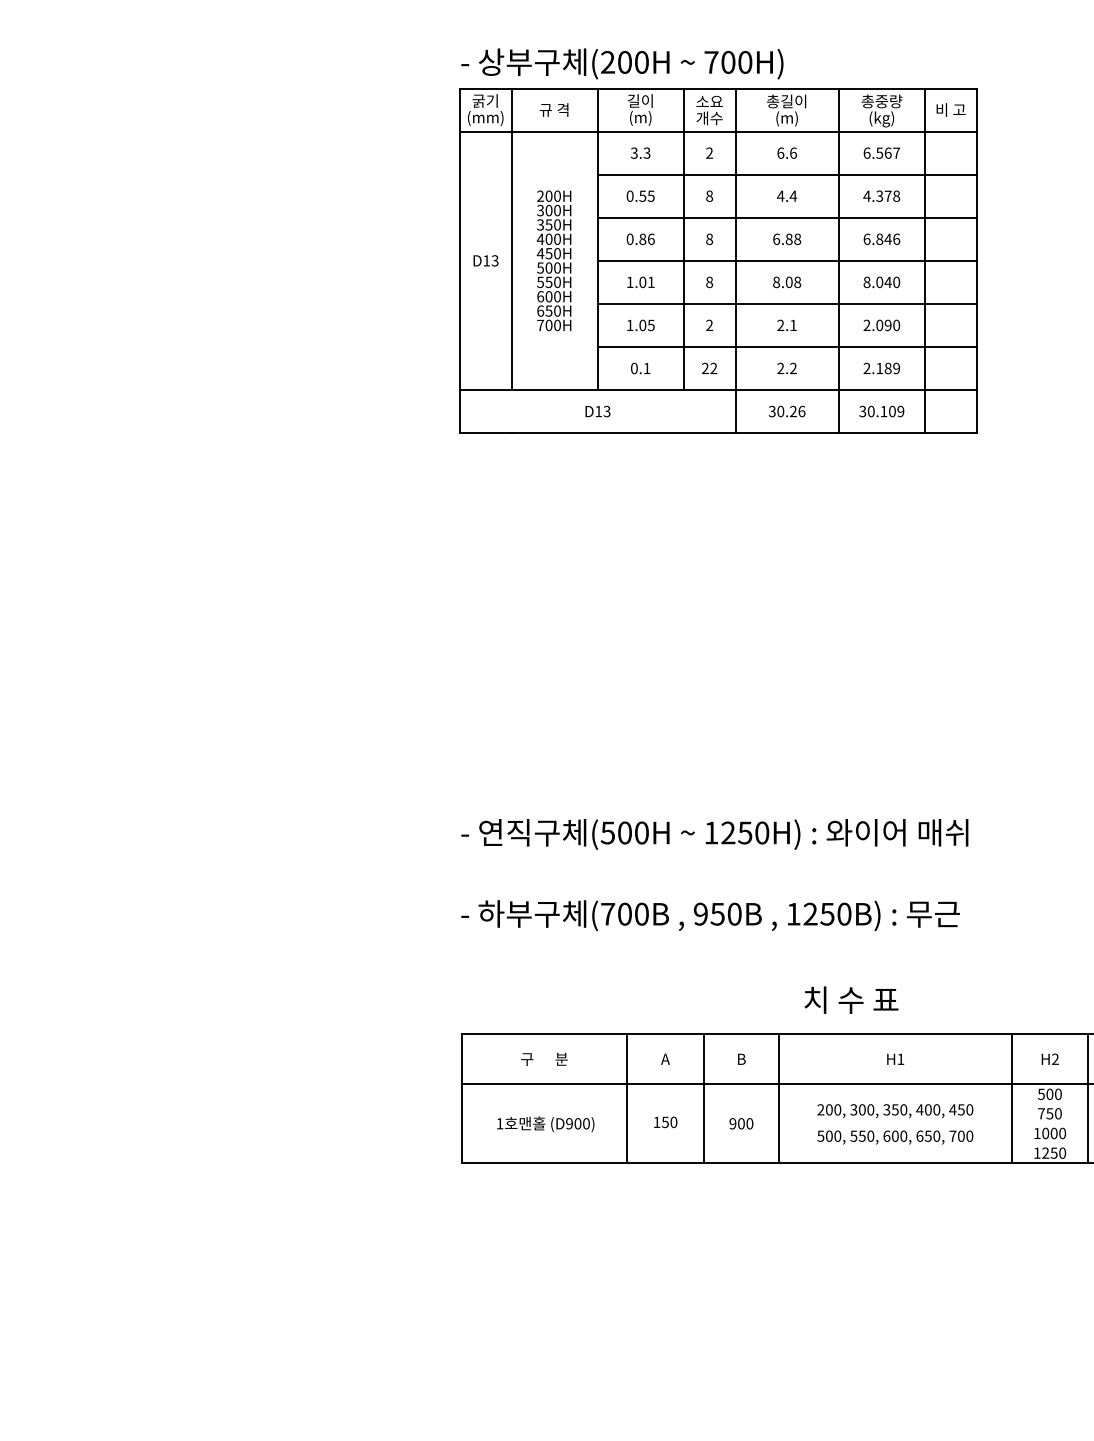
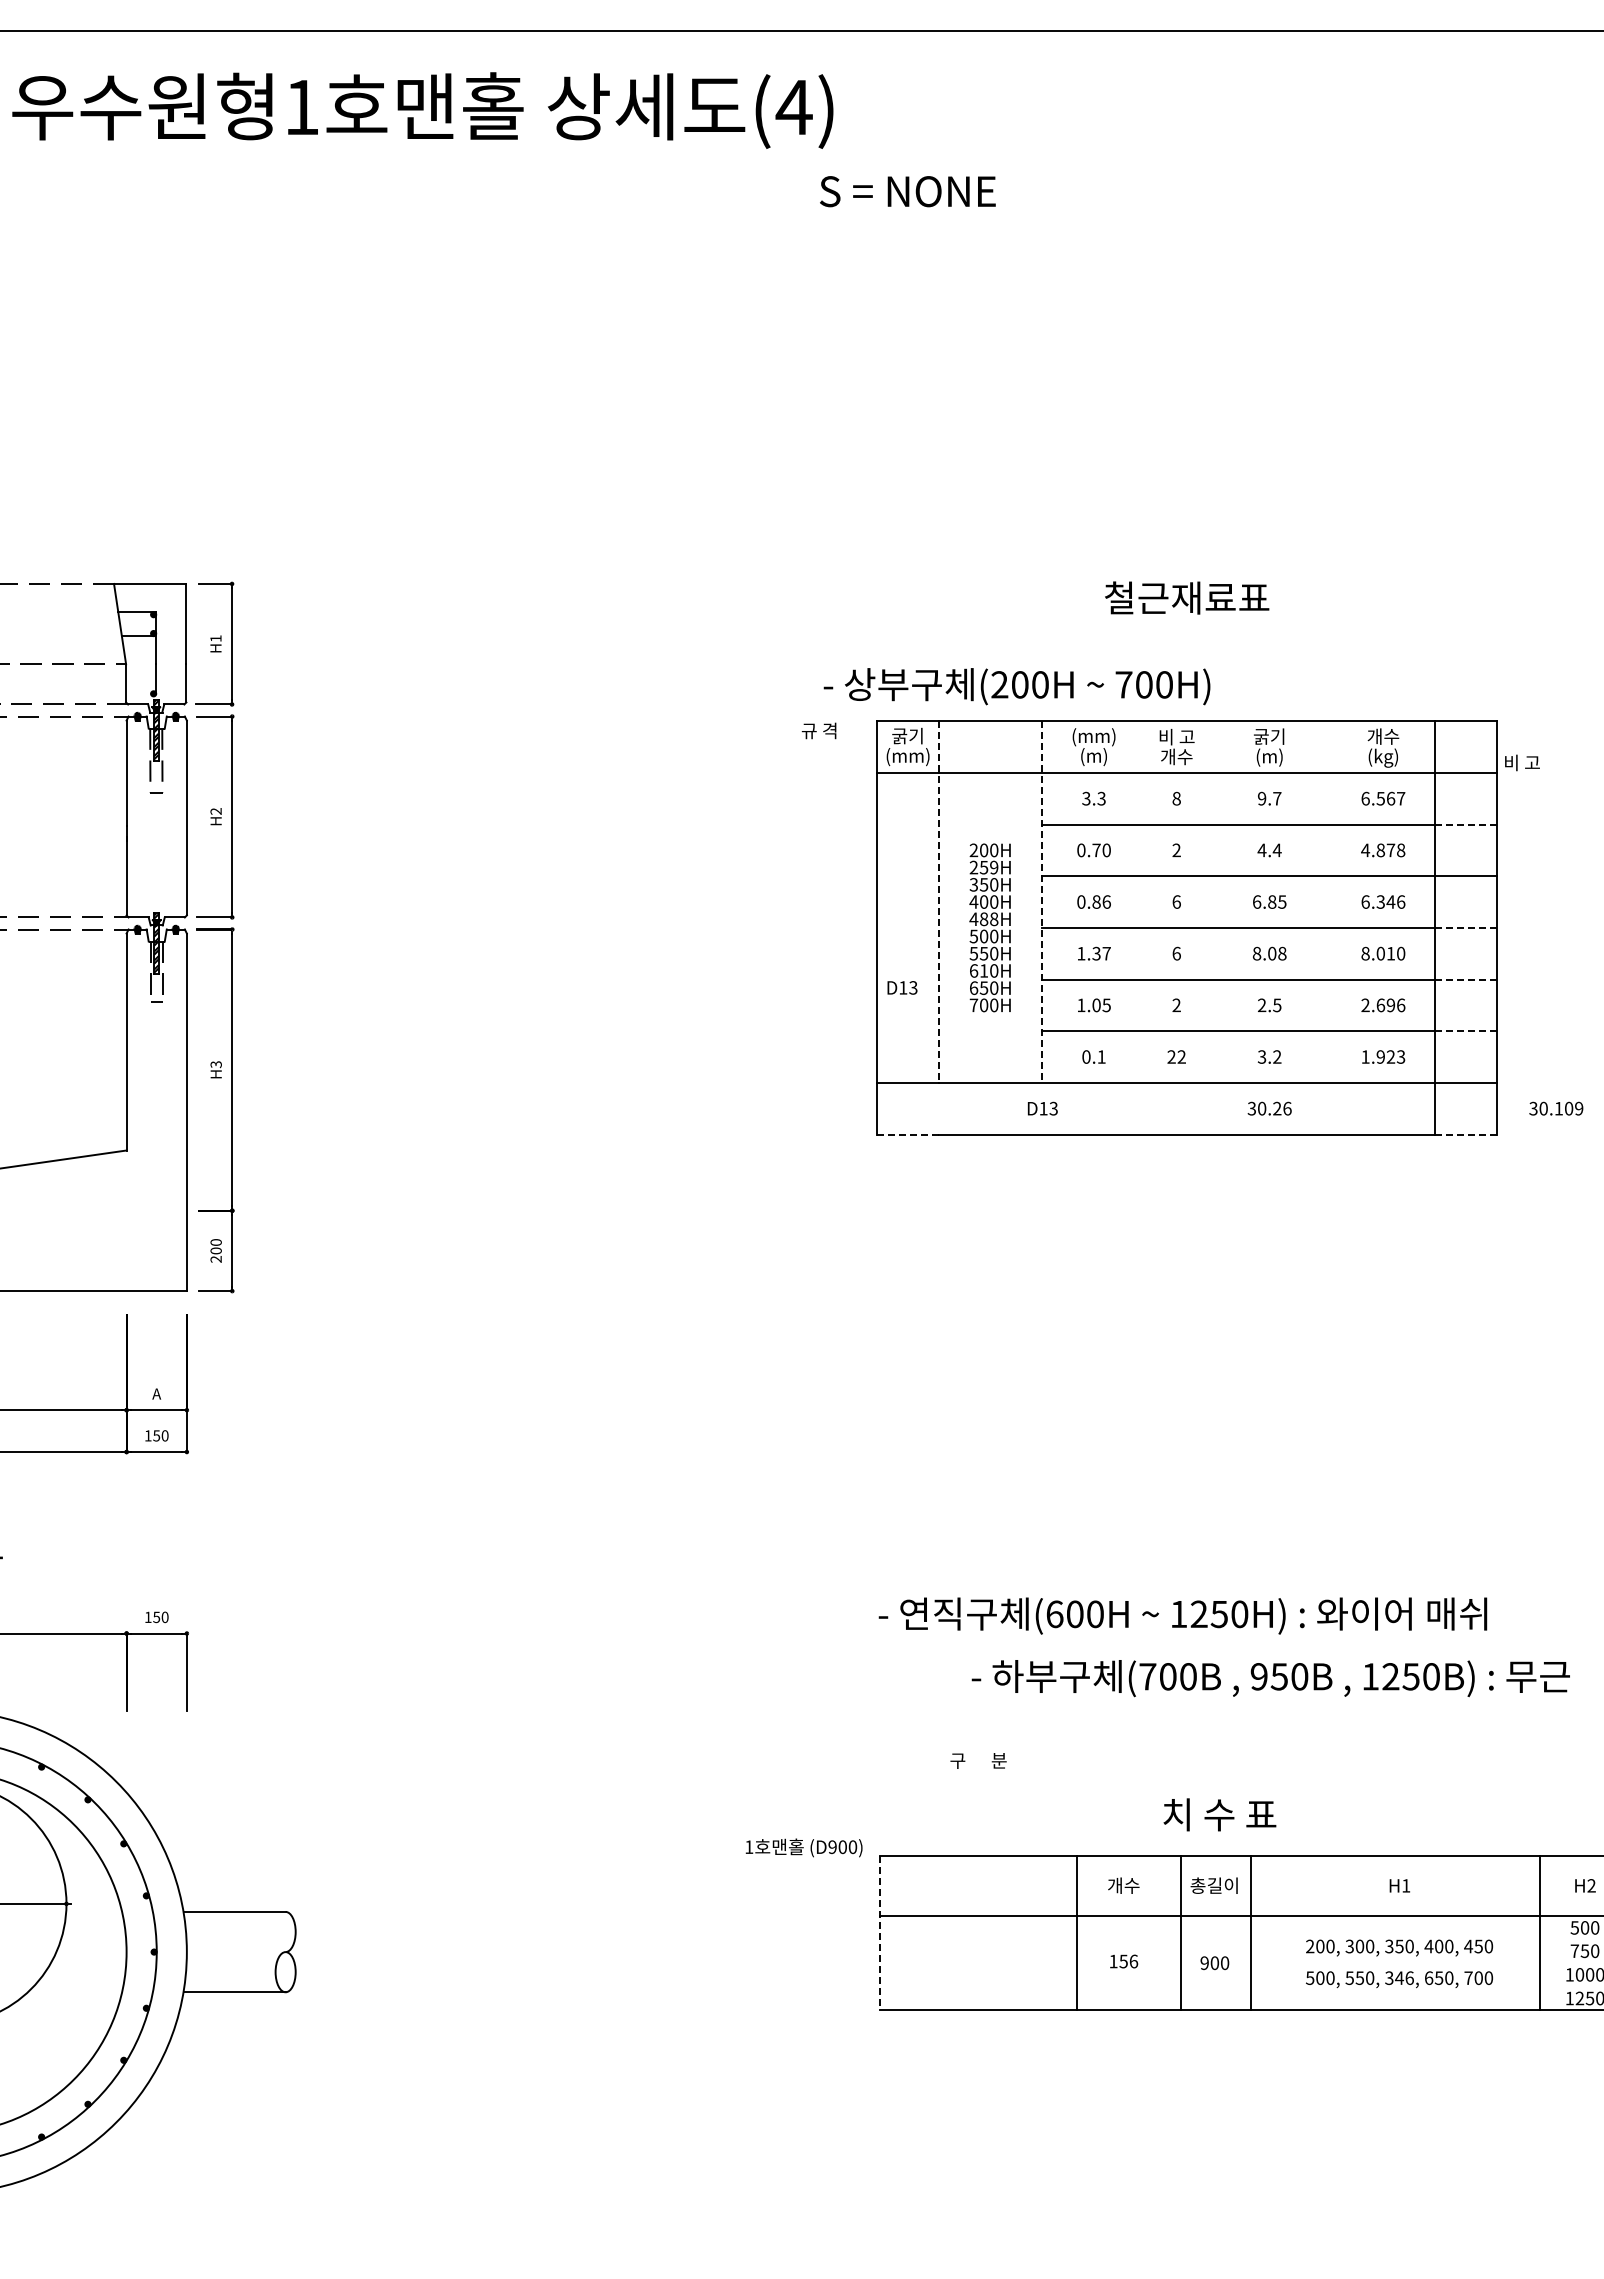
text: (621, 63) -> (1016, 686), moved
text: (640, 101) -> (1093, 736), 길이 -> (mm)
text: (709, 101) -> (1176, 736), 소요 -> 비 고
text: (786, 101) -> (1268, 736), 총길이 -> 굵기
text: (881, 101) -> (1383, 736), 총중량 -> 개수
text: (553, 109) -> (818, 730), moved
text: (951, 109) -> (1522, 762), moved
text: (709, 153) -> (1176, 798), 2 -> 8
text: (786, 153) -> (1269, 798), 6.6 -> 9.7
line: (951, 174) -> (1466, 824), solid -> dashed
text: (646, 196) -> (1101, 850), 0.55 -> 0.70
text: (709, 196) -> (1176, 850), 8 -> 2
text: (879, 196) -> (1380, 850), 4.378 -> 4.878
text: (548, 210) -> (983, 867), 300H -> 259H
line: (683, 238) -> (1145, 901), removed
text: (709, 238) -> (1176, 901), 8 -> 6
text: (797, 238) -> (1282, 901), 6.88 -> 6.85
text: (879, 238) -> (1380, 901), 6.846 -> 6.346
line: (511, 239) -> (939, 902), solid -> dashed
line: (597, 239) -> (1042, 902), solid -> dashed
text: (552, 253) -> (988, 918), 450H -> 488H
text: (486, 260) -> (902, 987), moved
line: (735, 260) -> (1207, 927), removed
line: (838, 260) -> (1331, 927), removed
line: (951, 260) -> (1466, 927), solid -> dashed
text: (646, 282) -> (1101, 953), 1.01 -> 1.37
text: (709, 282) -> (1176, 953), 8 -> 6
text: (887, 282) -> (1390, 953), 8.040 -> 8.010
text: (549, 296) -> (984, 970), 600H -> 610H
line: (951, 303) -> (1466, 979), solid -> dashed
text: (793, 325) -> (1277, 1005), 2.1 -> 2.5
text: (887, 325) -> (1390, 1005), 2.090 -> 2.696
line: (951, 347) -> (1466, 1031), solid -> dashed
text: (781, 368) -> (1262, 1057), 2.2 -> 3.2
text: (881, 368) -> (1383, 1056), 2.189 -> 1.923
text: (881, 411) -> (1556, 1108), moved
line: (486, 433) -> (908, 1134), solid -> dashed
line: (951, 433) -> (1466, 1134), solid -> dashed
text: (607, 833) -> (1054, 1614), (500H -> (600H
text: (710, 915) -> (1270, 1678), moved
text: (851, 999) -> (1219, 1814), moved
text: (544, 1059) -> (978, 1760), moved
text: (665, 1059) -> (1123, 1885), A -> 개수
text: (740, 1059) -> (1213, 1885), B -> 총길이
line: (704, 1098) -> (1251, 1932), moved
line: (778, 1098) -> (1180, 1932), moved
line: (461, 1099) -> (879, 1933), solid -> dashed
text: (673, 1122) -> (1133, 1961), 150 -> 156
text: (545, 1124) -> (803, 1847), moved
text: (895, 1136) -> (1399, 1978), 600, -> 346,

